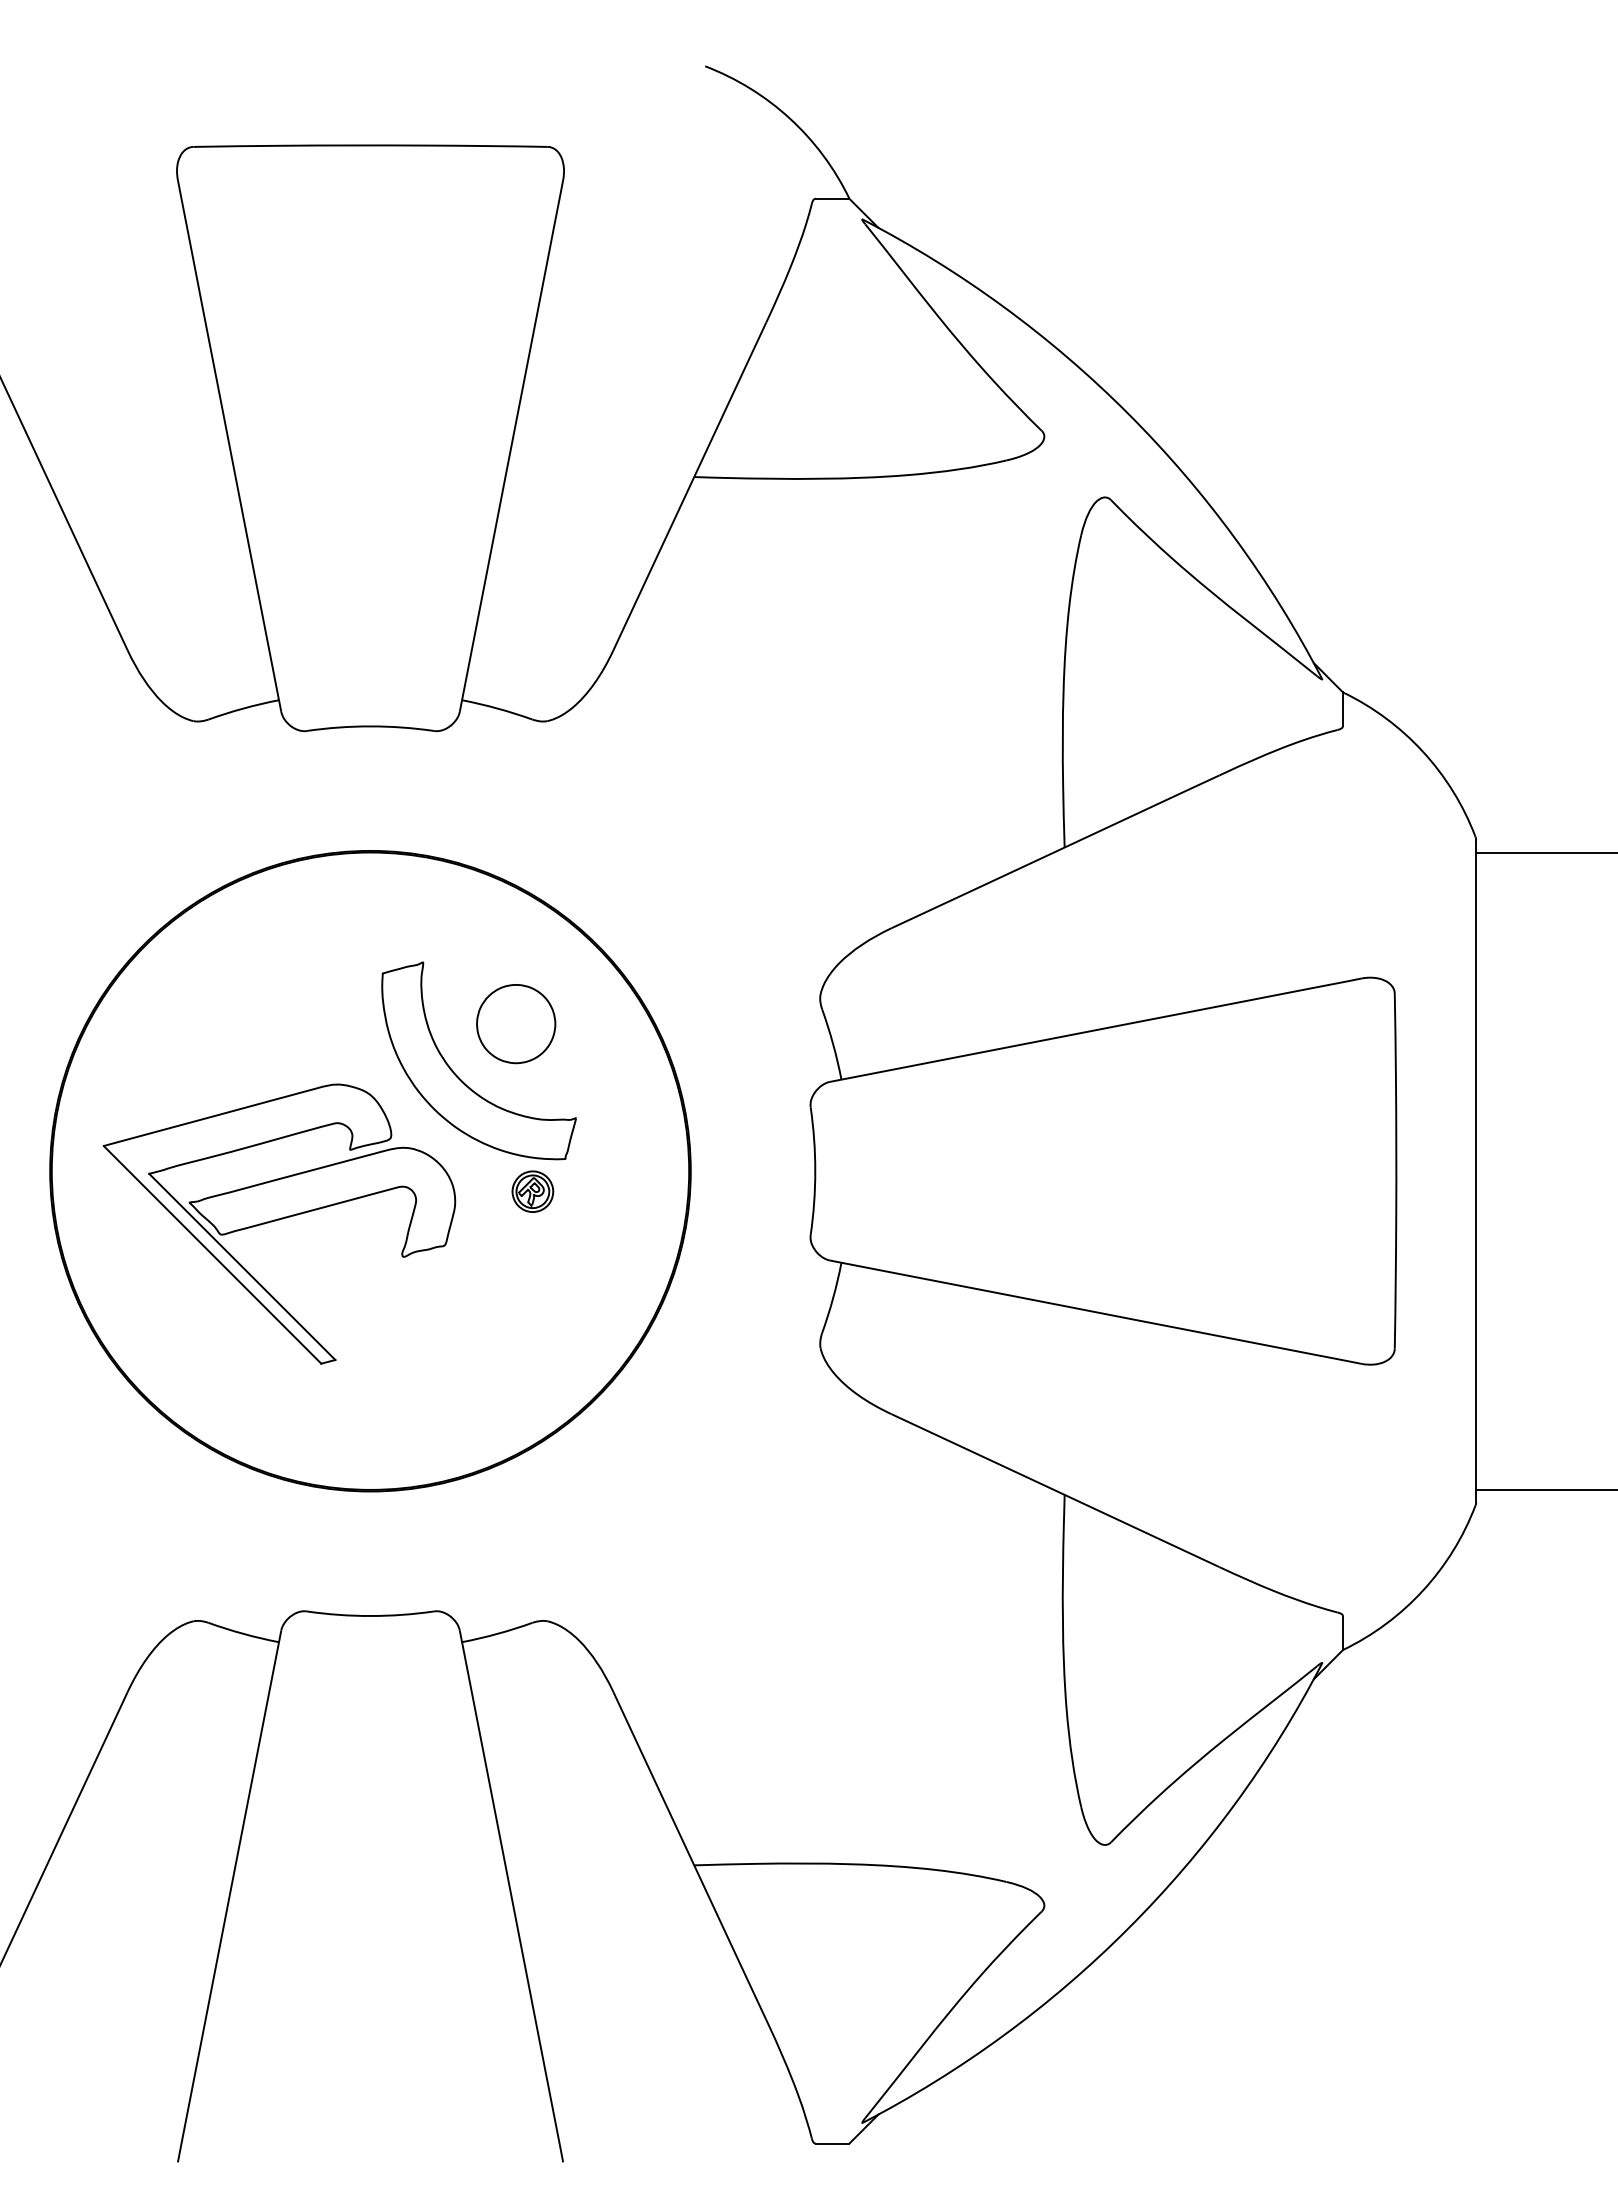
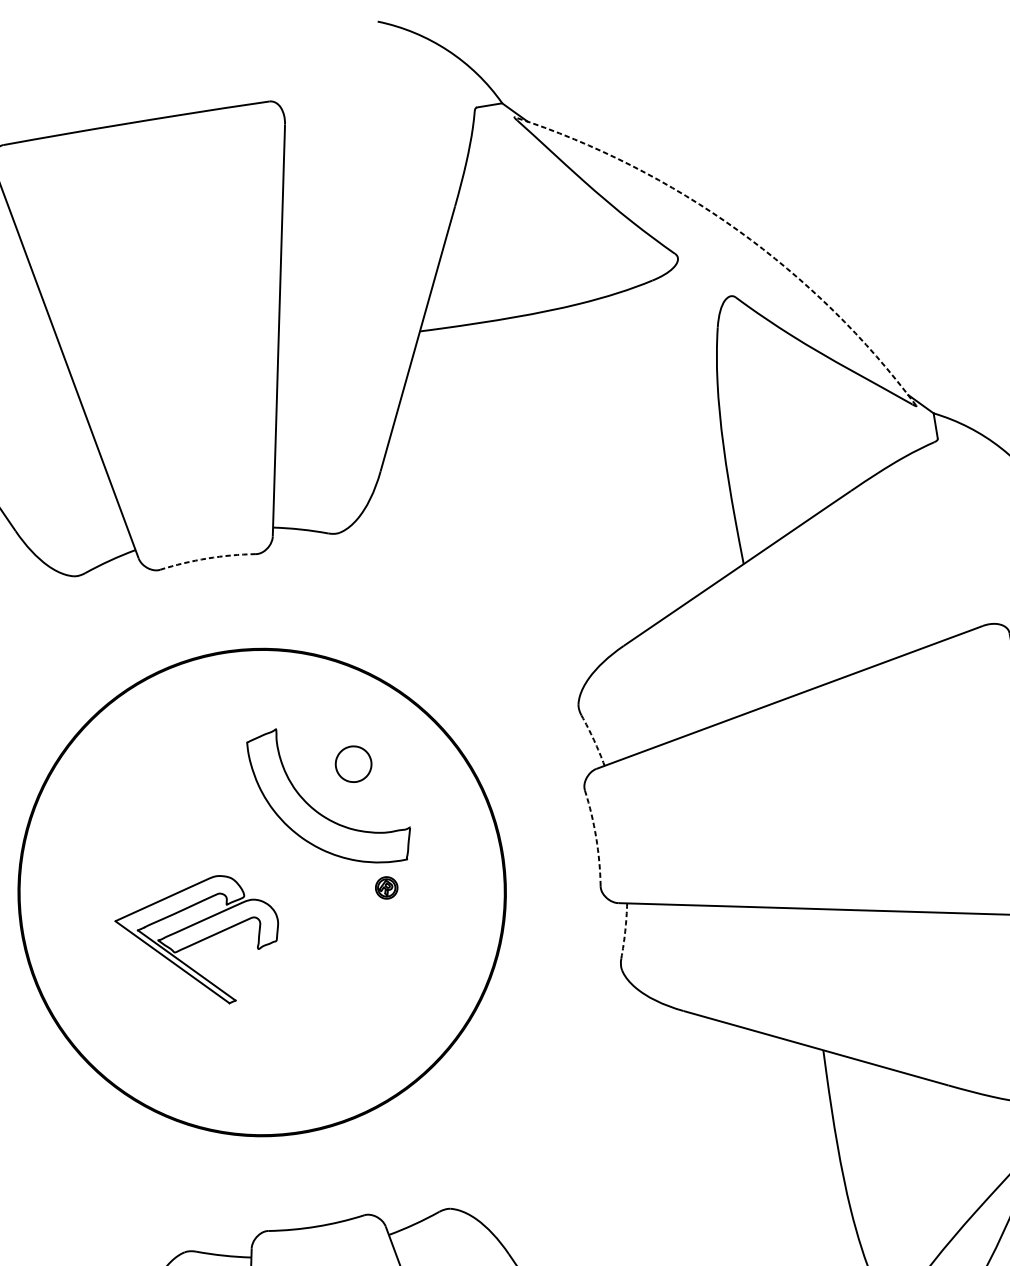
arc: (1128, 413) -> (738, 230), solid -> dashed
arc: (370, 726) -> (207, 558), solid -> dashed
part: (516, 1024) -> (353, 764), size x0.6
arc: (833, 1044) -> (594, 740), solid -> dashed
arc: (815, 1171) -> (596, 838), solid -> dashed
part: (532, 1191) -> (386, 887), size x0.7
part: (279, 1223) -> (200, 943), size x0.6
arc: (833, 1298) -> (625, 931), solid -> dashed

